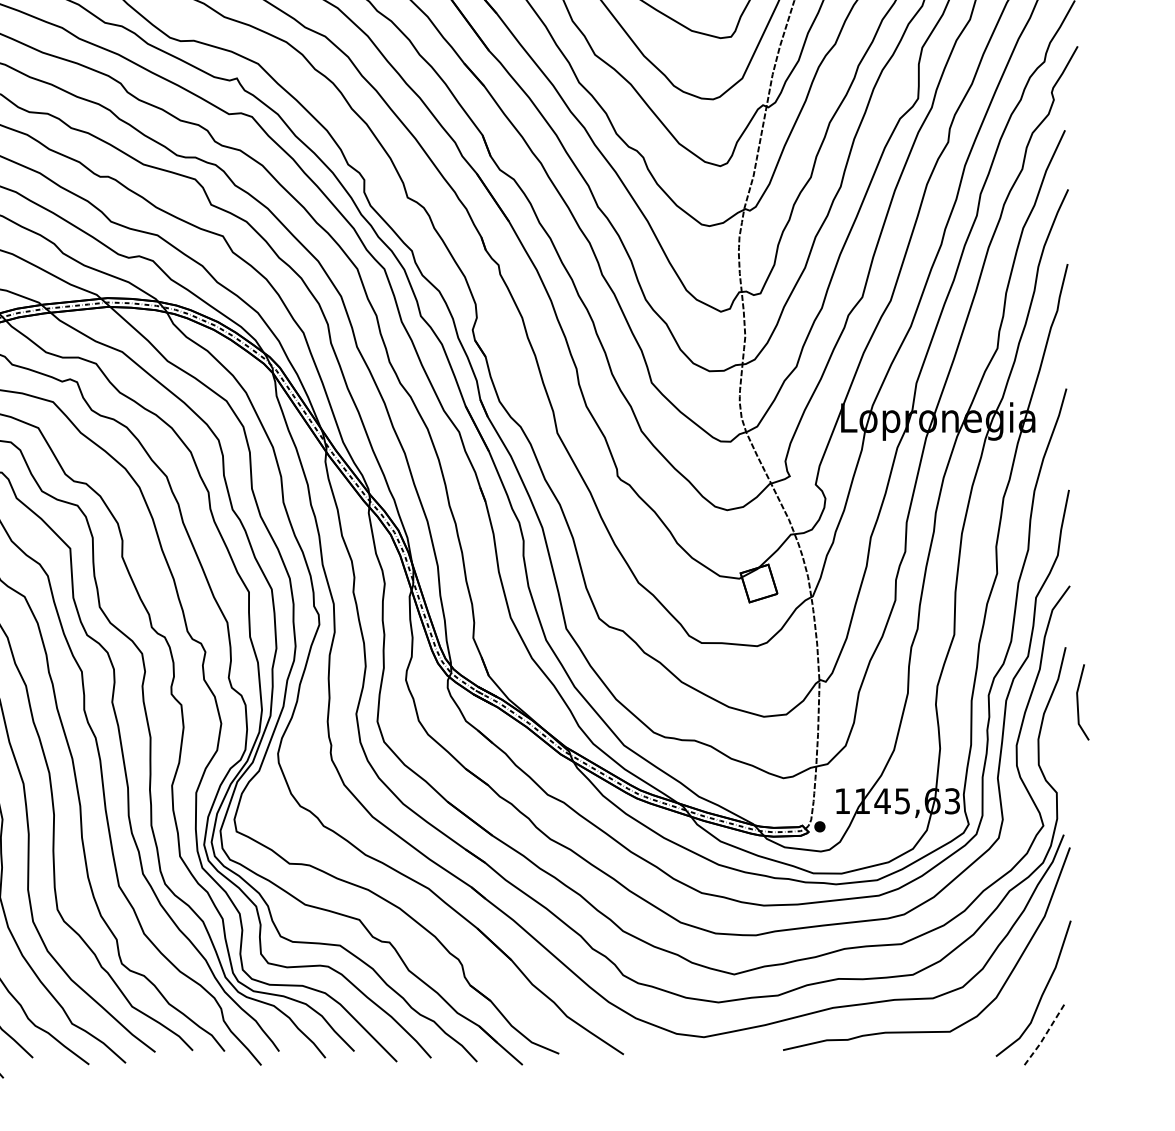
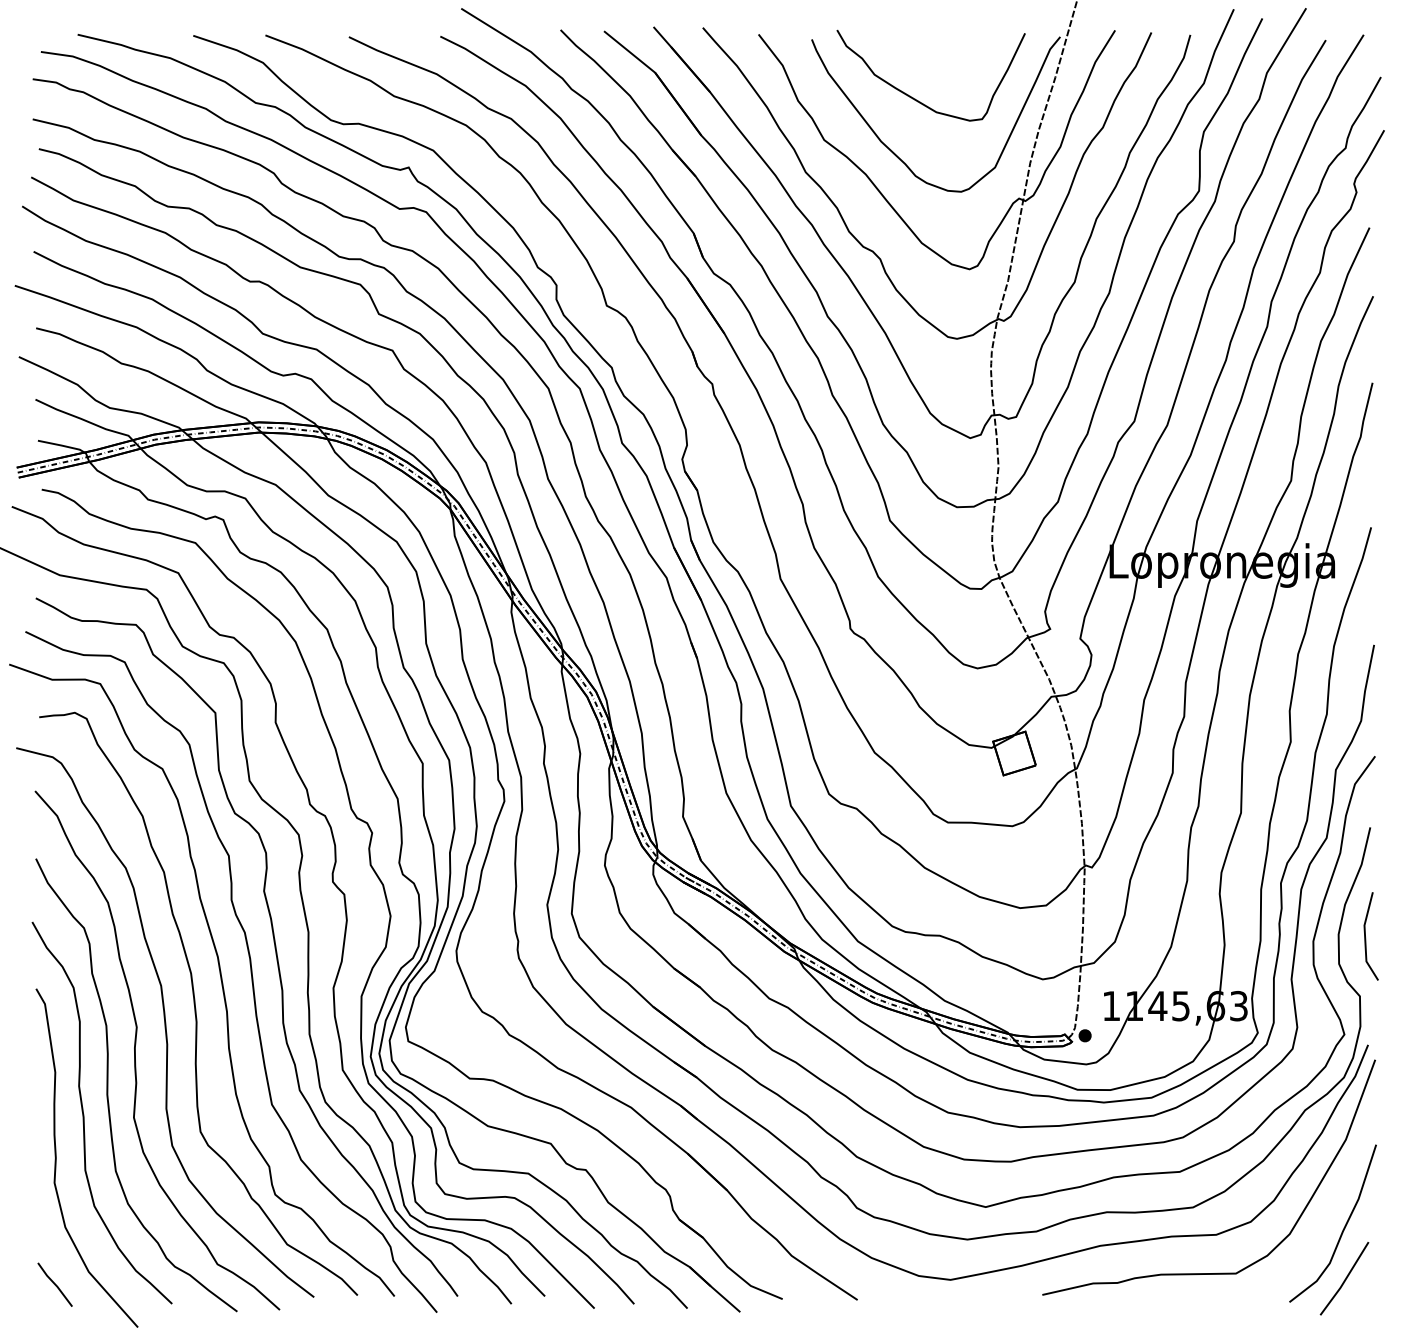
line: (1078, 704) -> (1366, 938), moved
line: (1044, 1037) -> (1345, 1280), dashed -> solid

